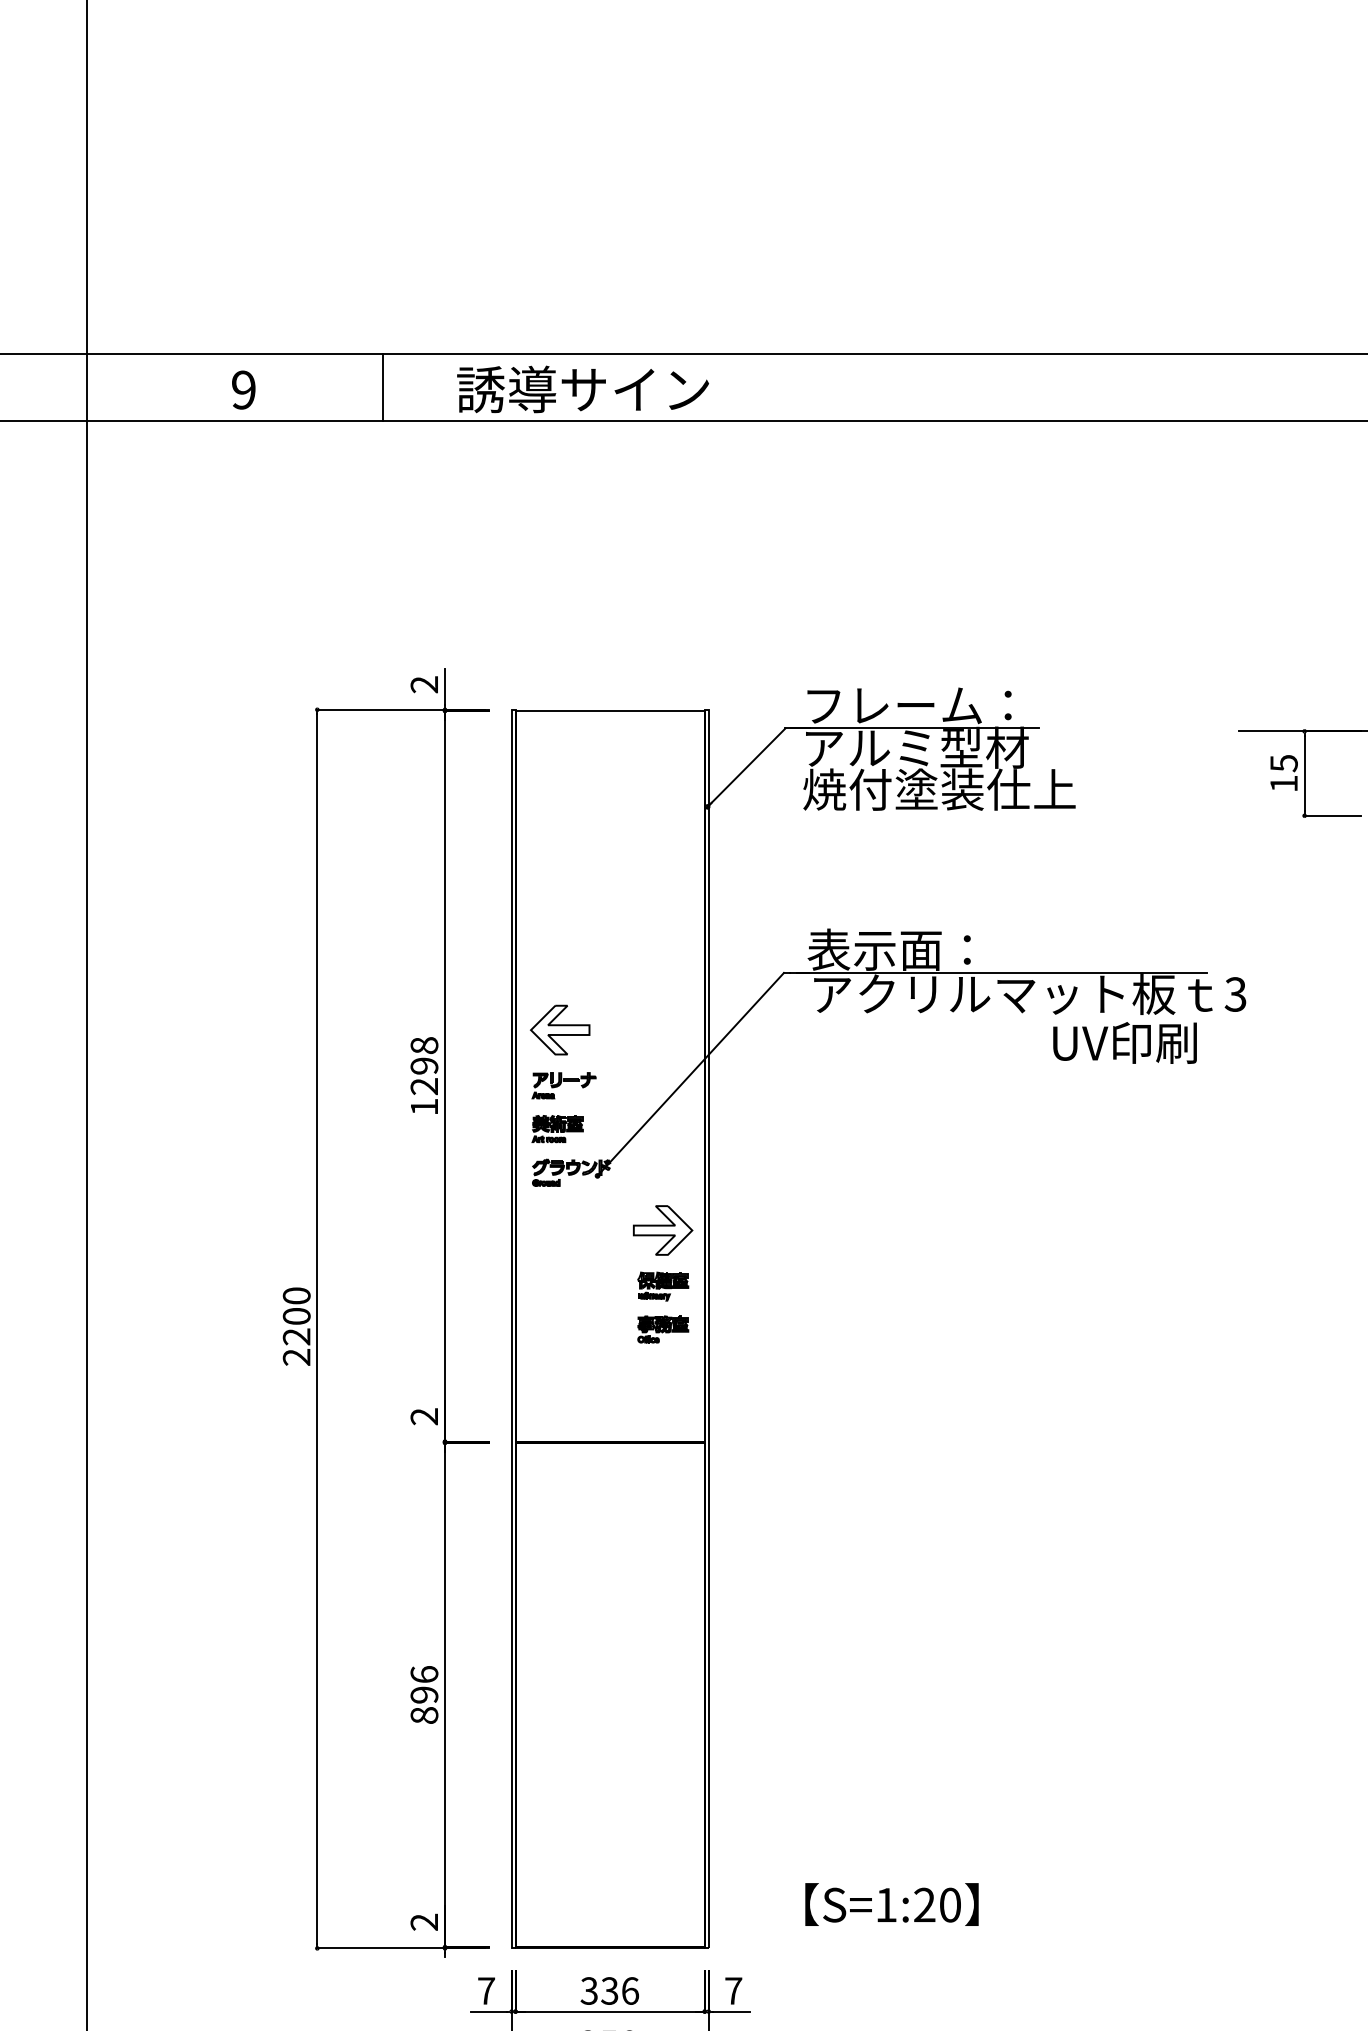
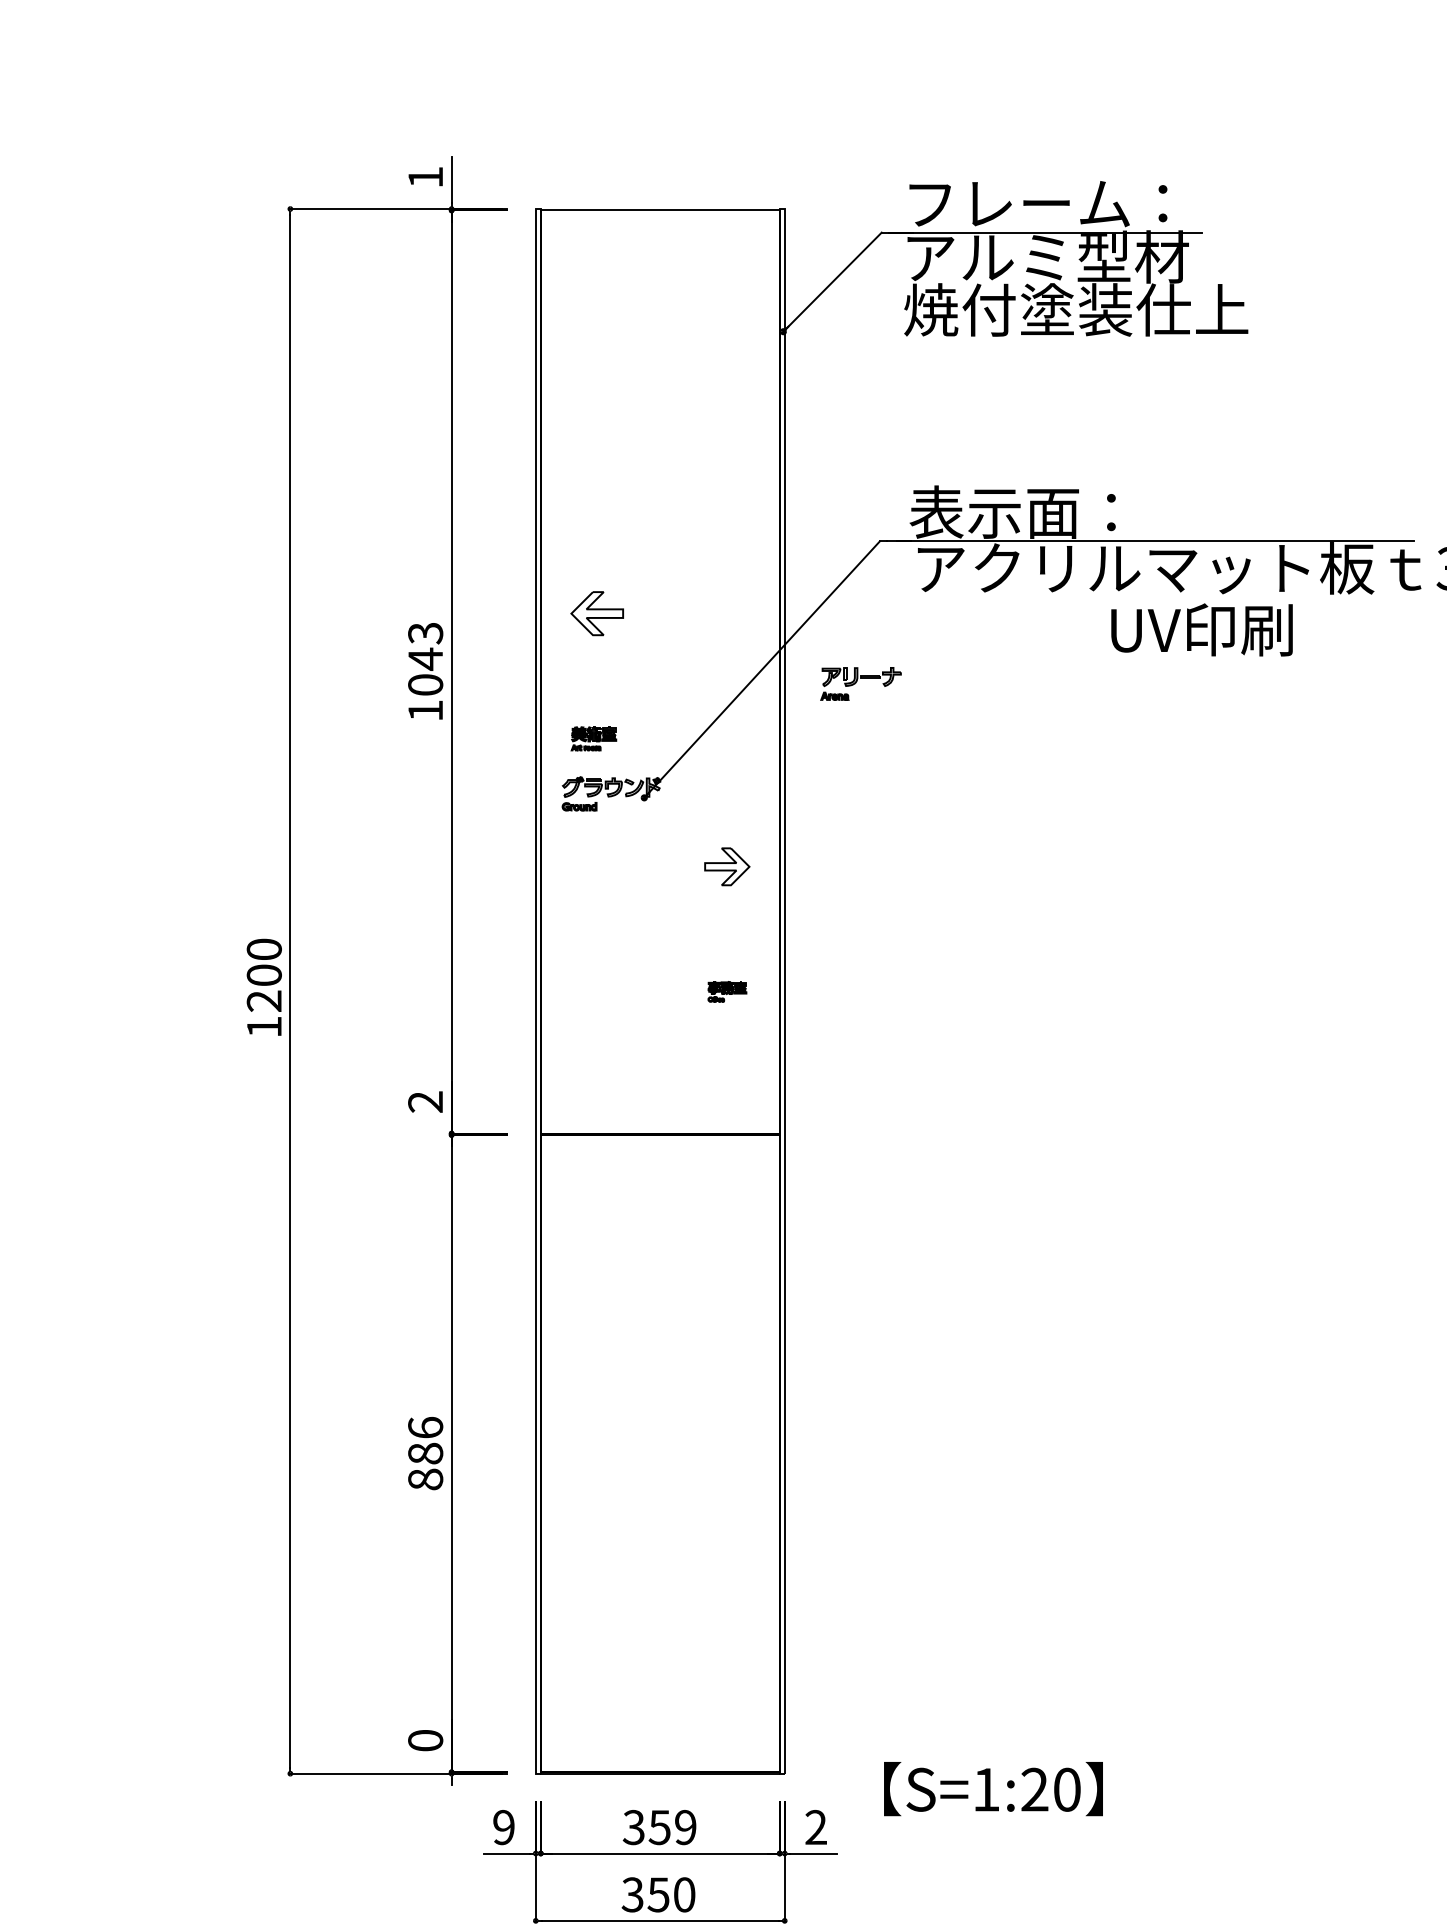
text: (423, 684) -> (424, 177), 2 -> 1
part: (560, 1029) -> (597, 612), size x0.7
text: (1124, 1042) -> (1201, 629), moved
text: (424, 1066) -> (425, 659), 1298 -> 1043
part: (563, 1085) -> (860, 683), moved
part: (557, 1129) -> (593, 739), size x0.7
part: (663, 1230) -> (727, 866), size x0.6
part: (663, 1286) -> (727, 937), removed
part: (663, 1329) -> (727, 991), size x0.6
text: (296, 1357) -> (264, 1027), 2200 -> 1200
text: (424, 1694) -> (425, 1452), 896 -> 886
text: (891, 1904) -> (992, 1788), moved
text: (424, 1921) -> (425, 1739), 2 -> 0
text: (486, 1990) -> (504, 1826), 7 -> 9
text: (620, 1990) -> (673, 1826), 336 -> 359
text: (733, 1990) -> (816, 1826), 7 -> 2

